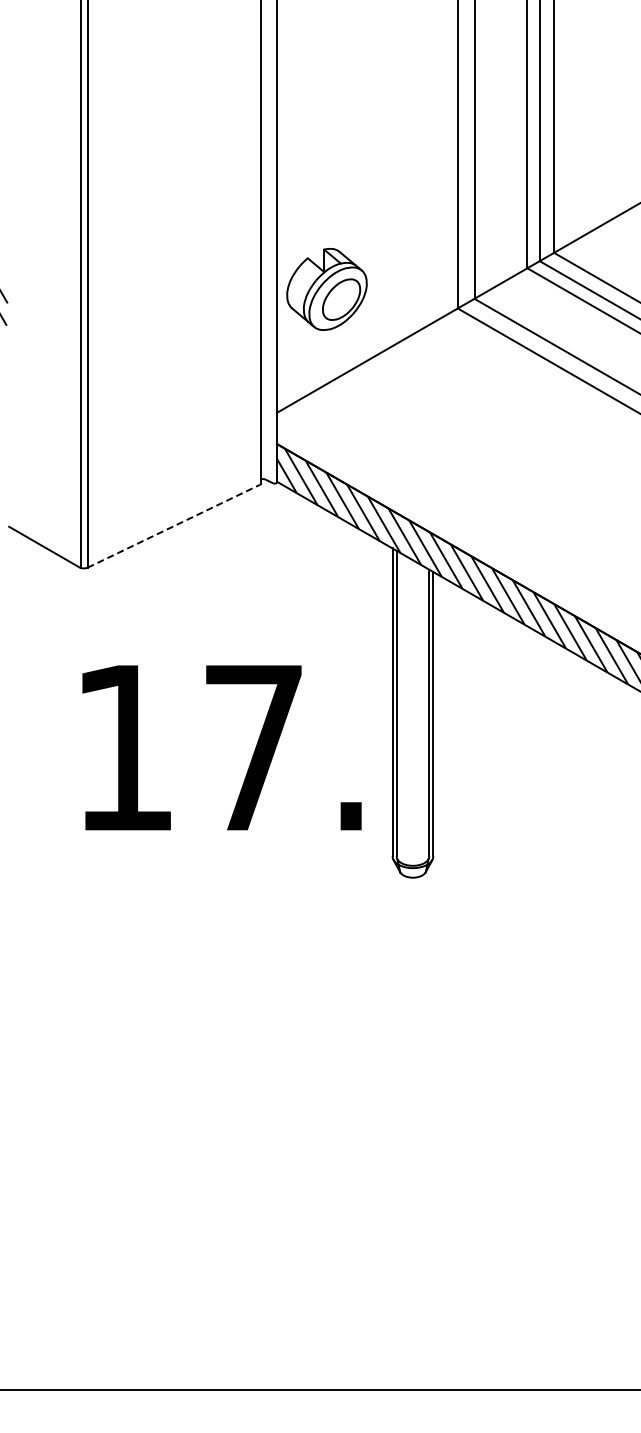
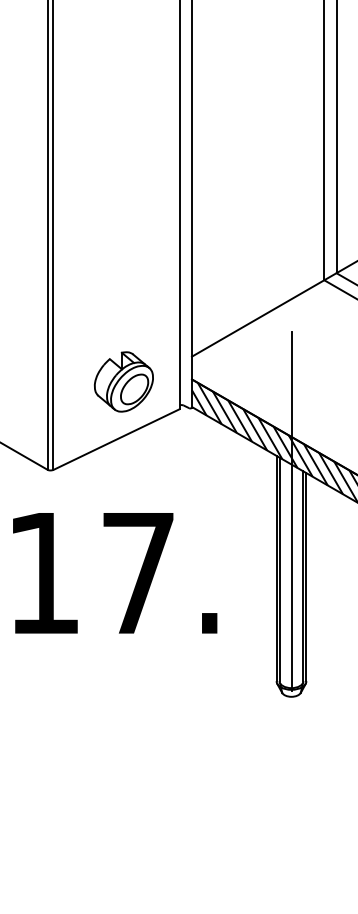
part: (326, 289) -> (123, 381), moved
line: (173, 526) -> (116, 439), dashed -> solid
line: (412, 624) -> (291, 511), added
text: (221, 747) -> (114, 572), moved

